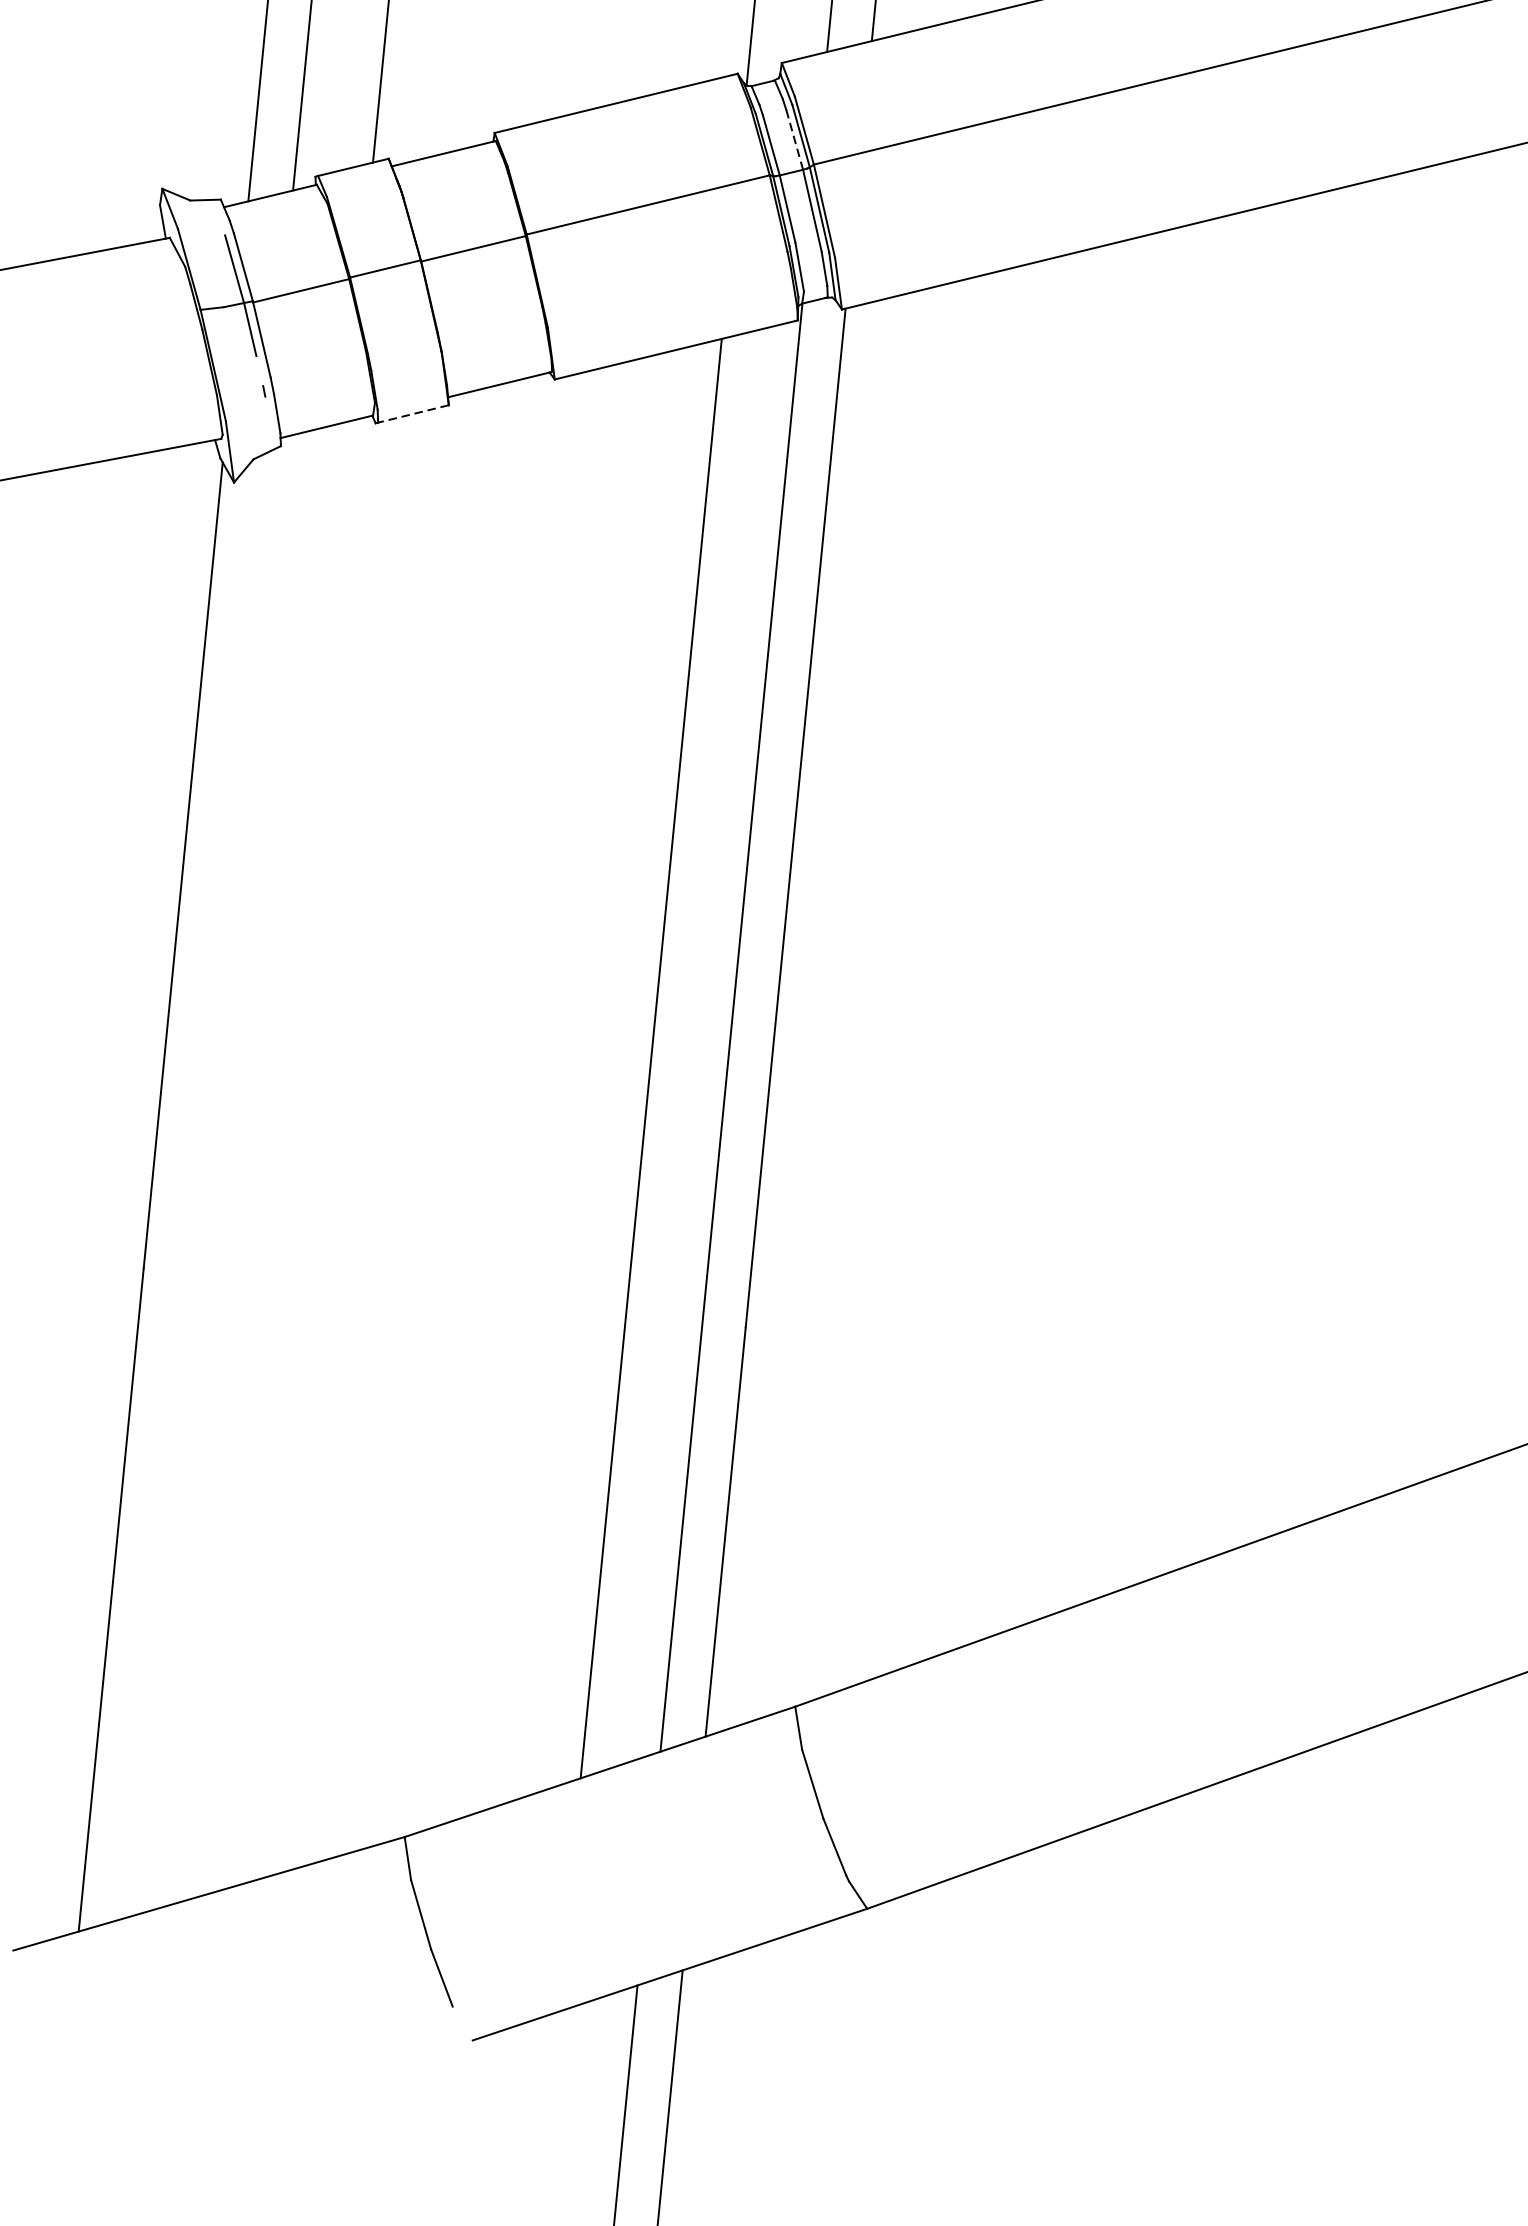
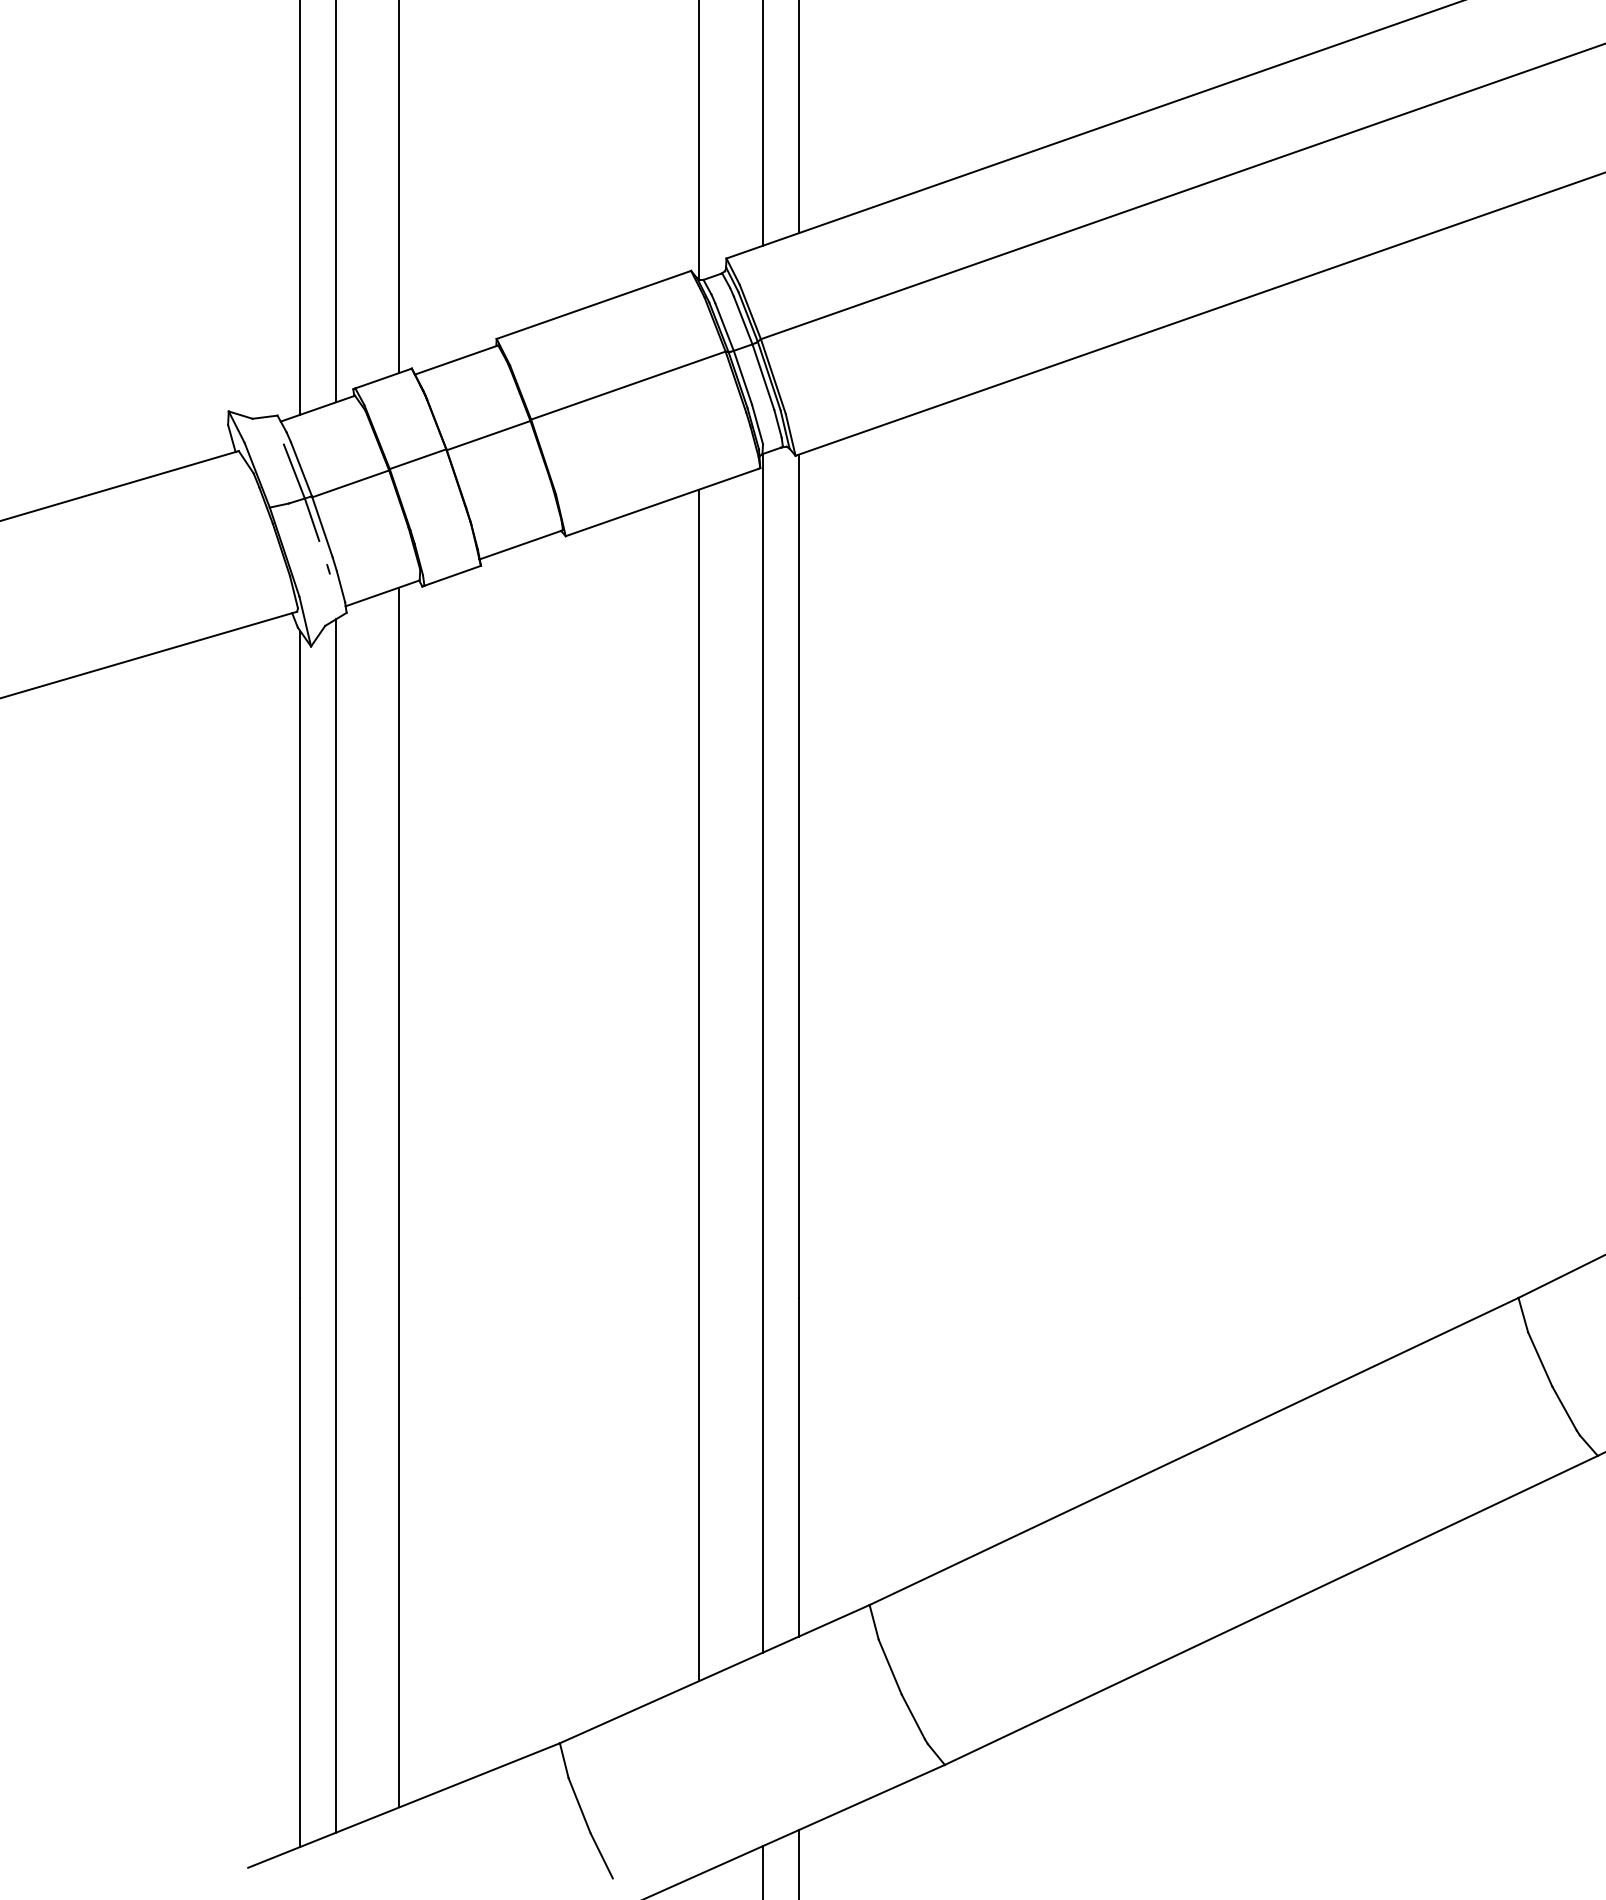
line: (795, 139) -> (743, 320), dashed -> solid
line: (413, 414) -> (452, 576), dashed -> solid
line: (275, 1158) -> (399, 1197), added
line: (196, 1185) -> (336, 1225), added

